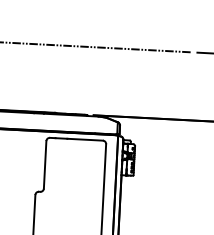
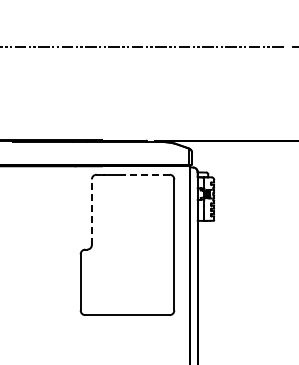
line: (84, 139) -> (144, 174), solid -> dashed
line: (44, 165) -> (91, 212), solid -> dashed

